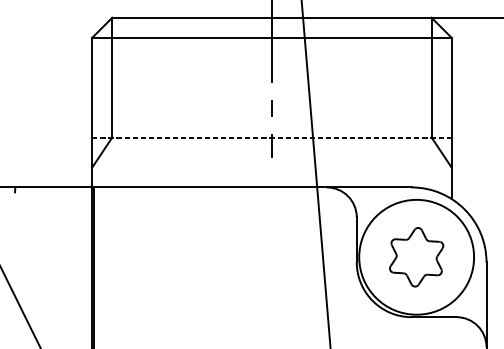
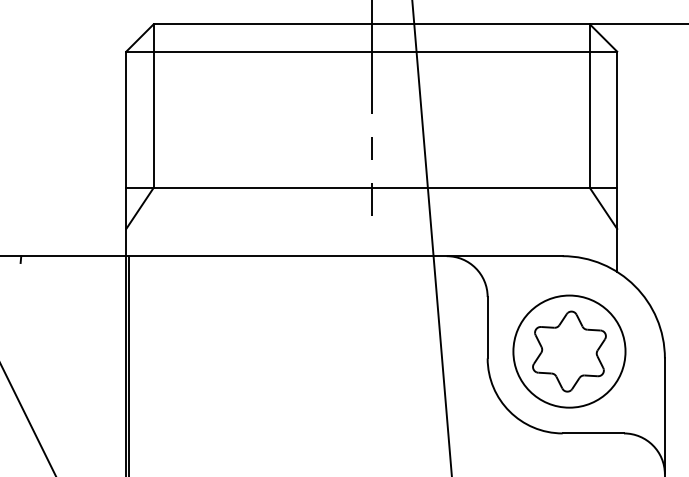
line: (272, 137) -> (372, 188), dashed -> solid
circle: (416, 257) -> (569, 351), size x0.71

